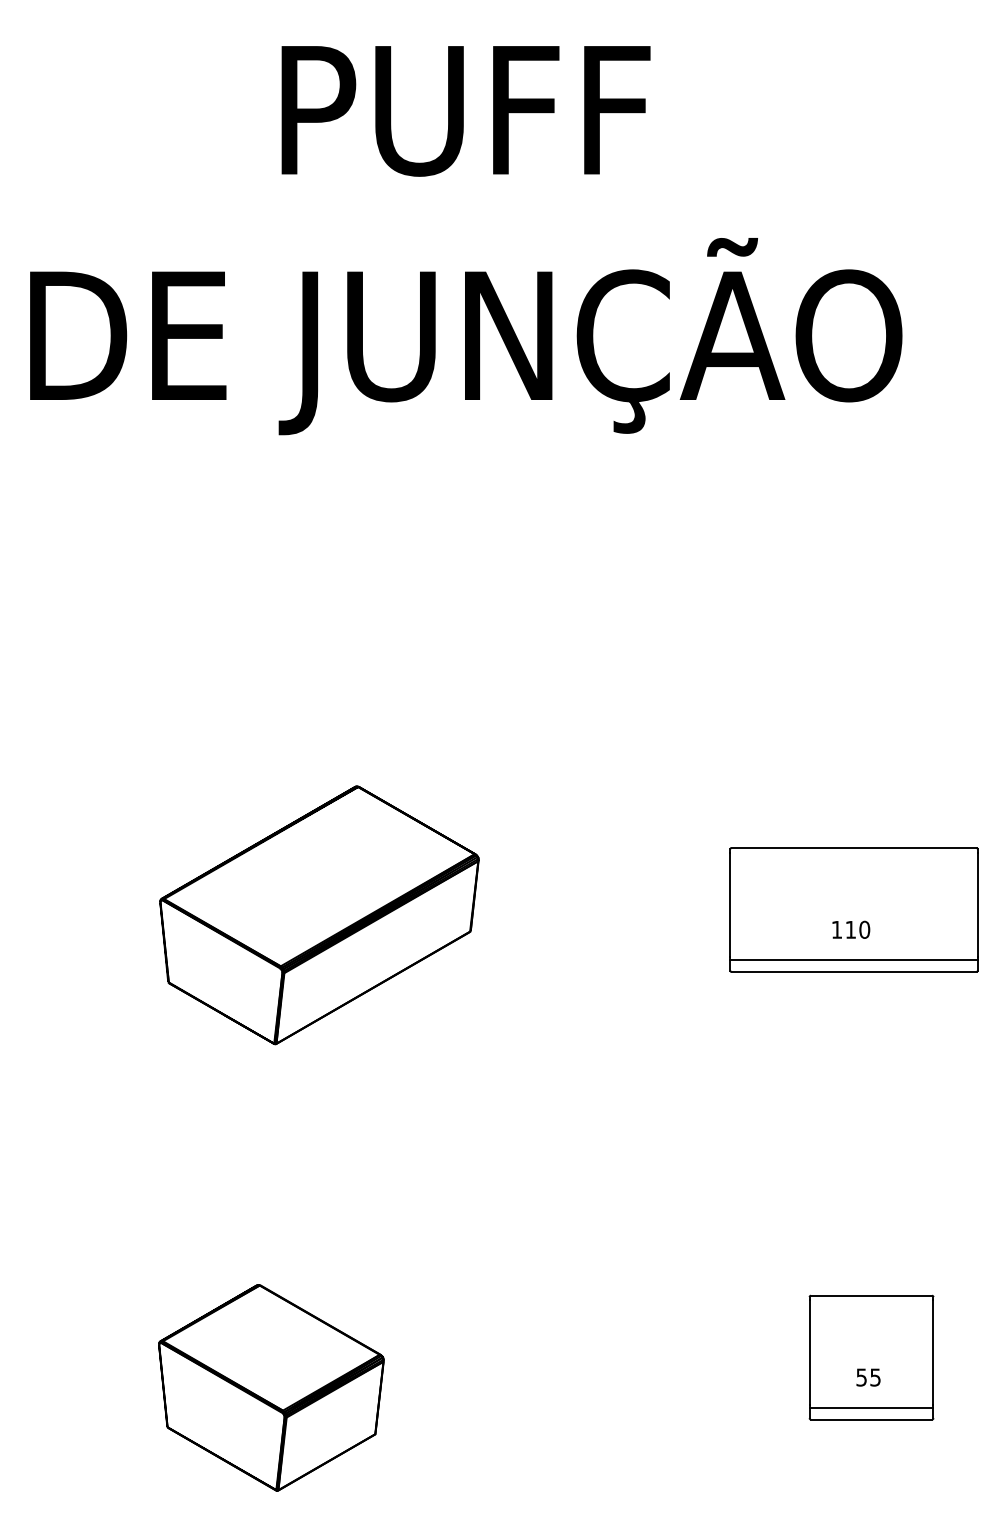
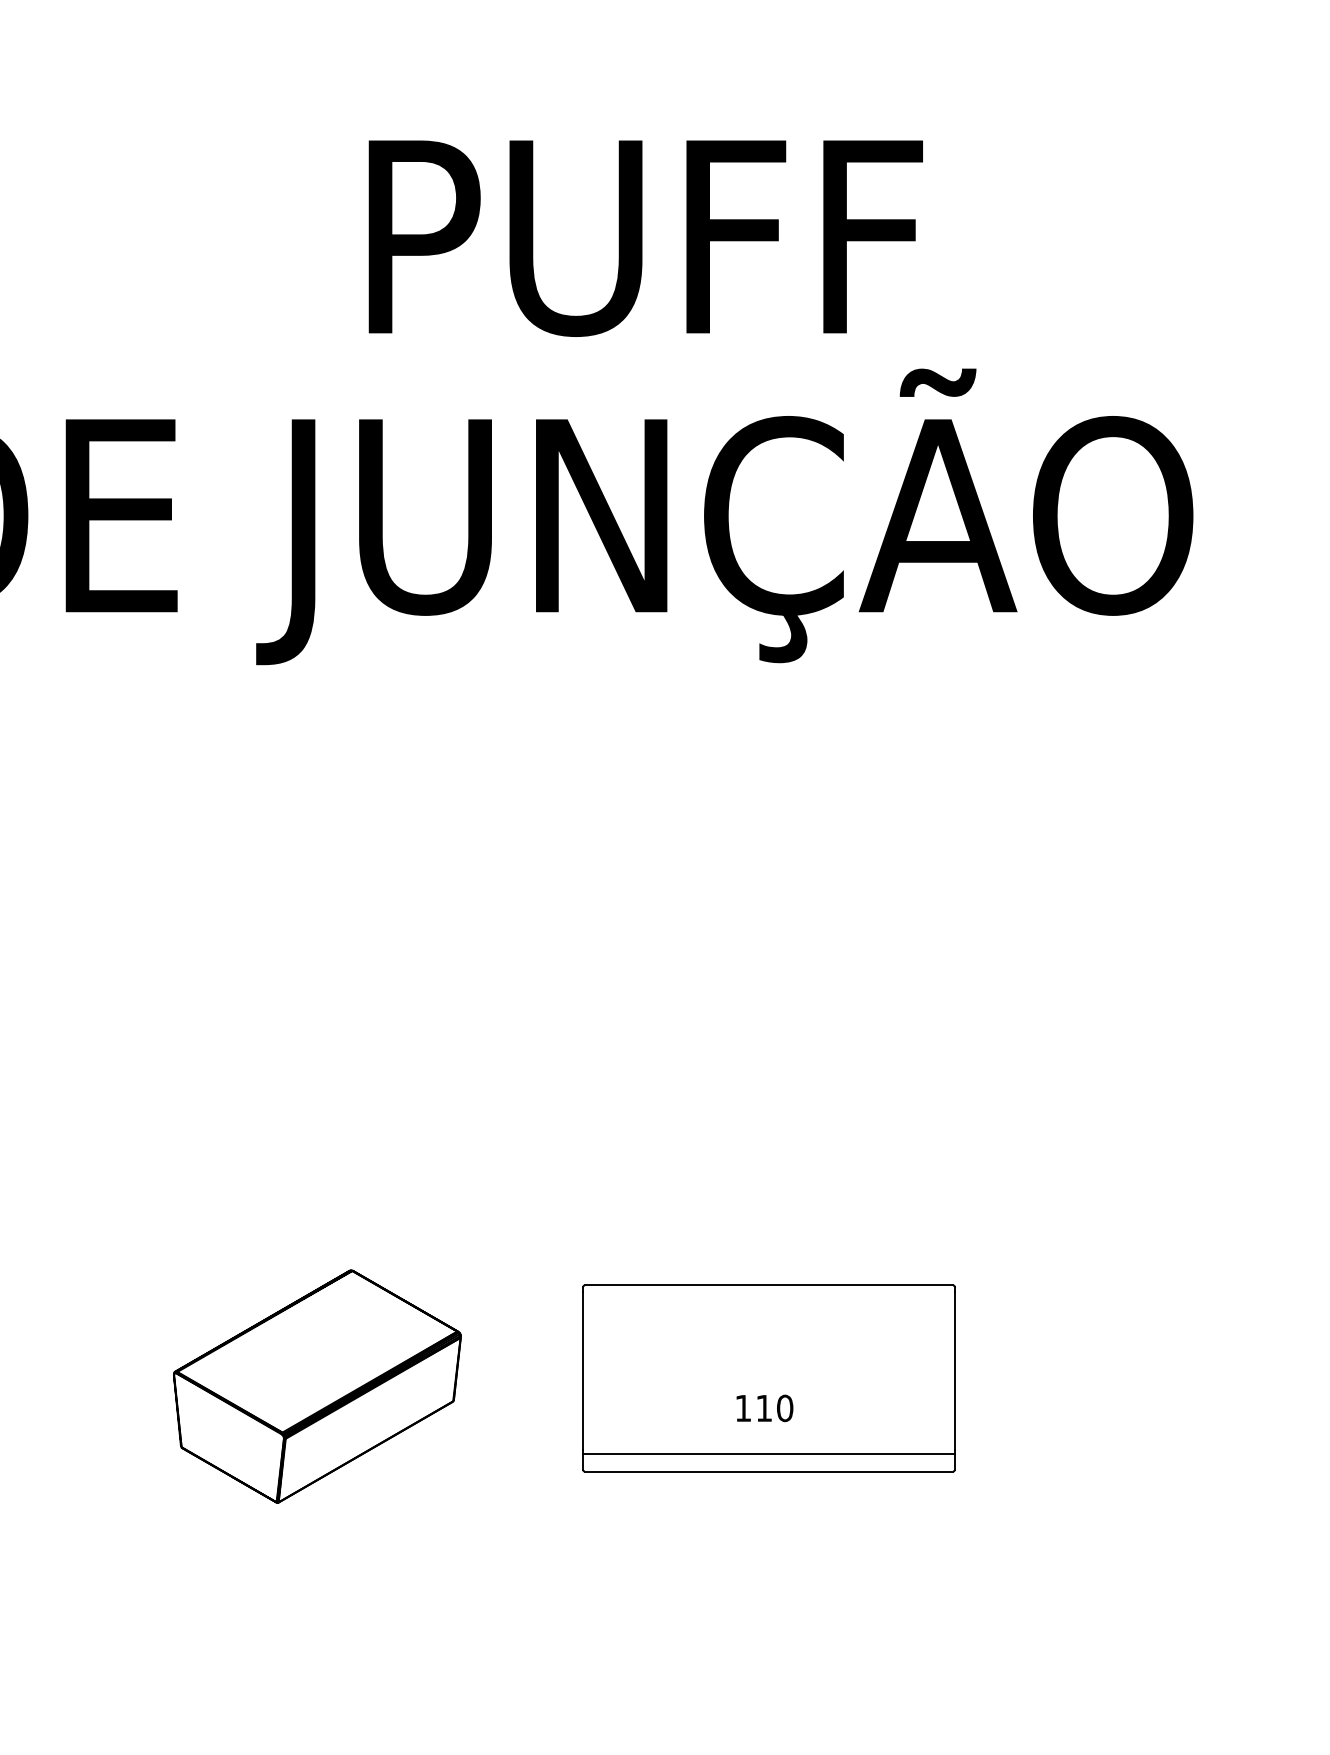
text: (465, 111) -> (644, 238), moved
part: (853, 909) -> (768, 1377), moved
part: (319, 915) -> (317, 1386), size x0.6

